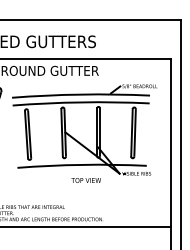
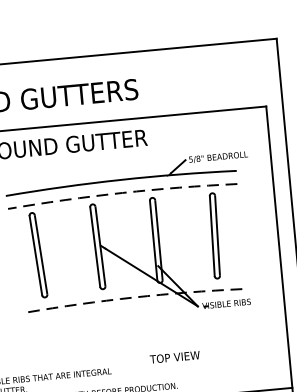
arc: (81, 102) -> (122, 193), solid -> dashed
arc: (82, 164) -> (134, 296), solid -> dashed
text: (85, 180) -> (173, 357), moved

